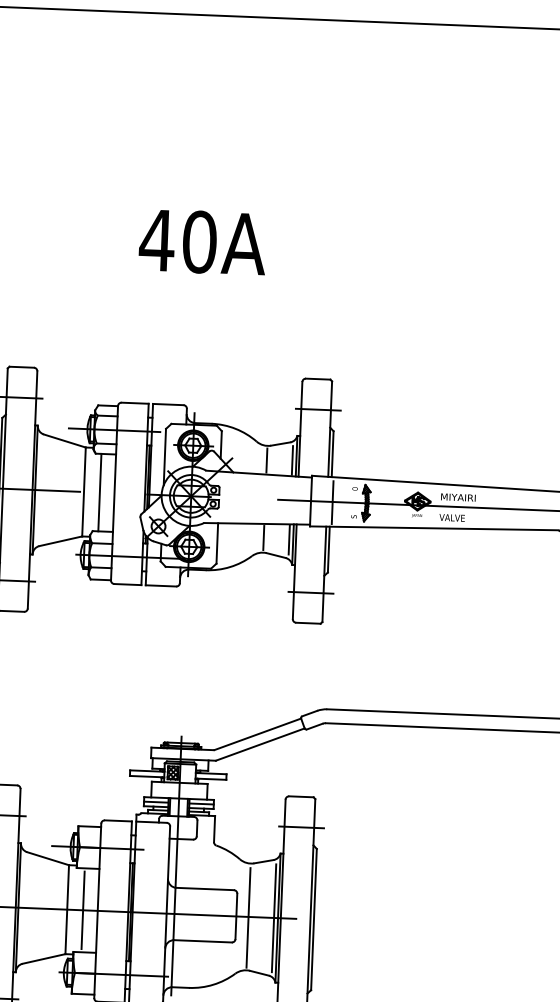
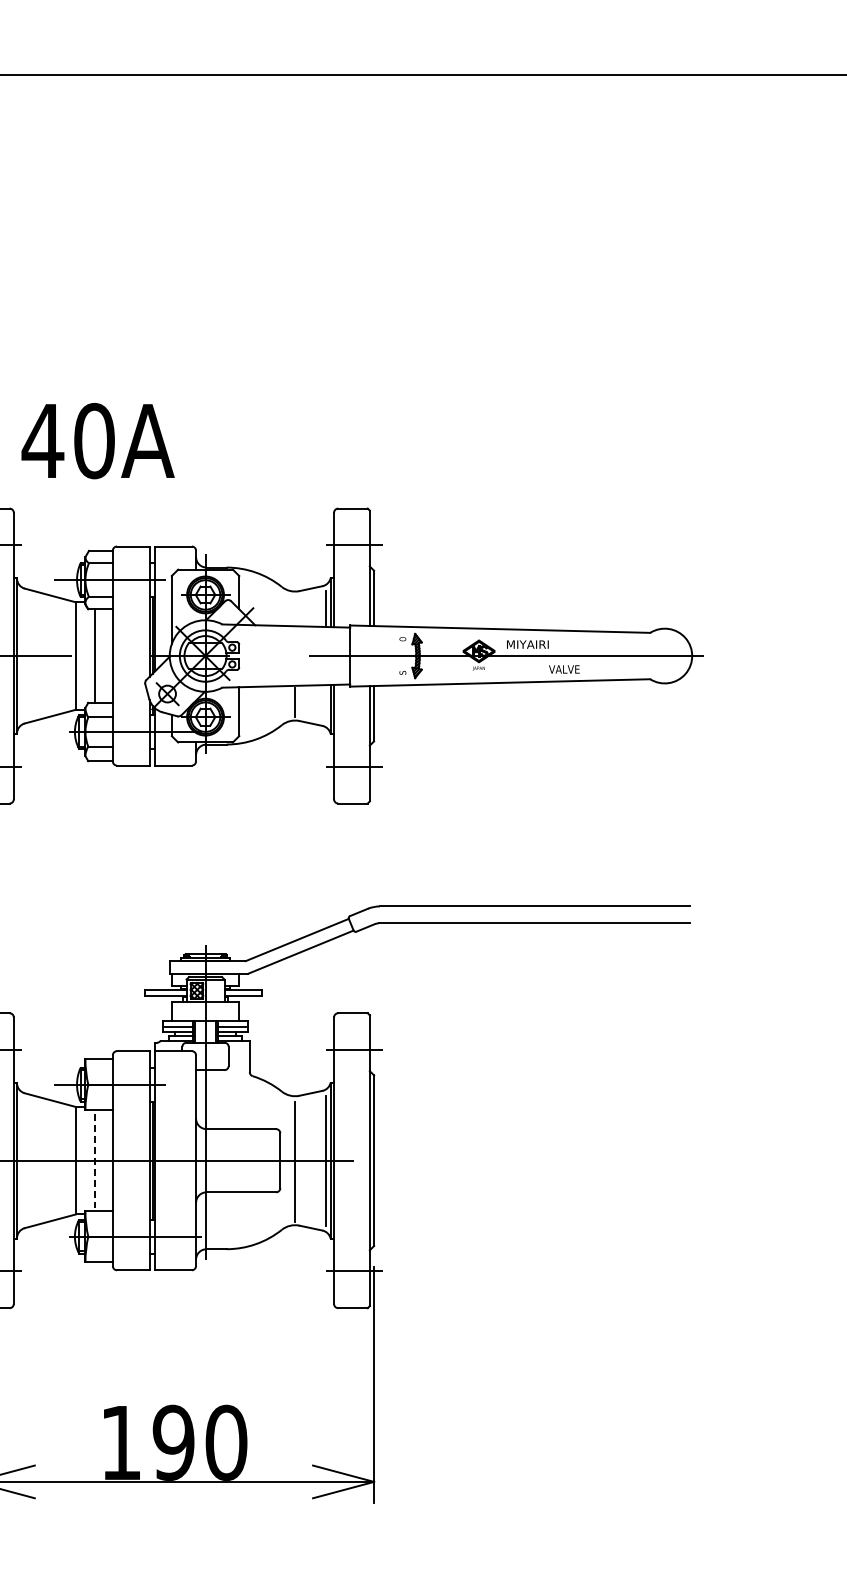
text: (202, 242) -> (97, 441), moved
line: (267, 459) -> (295, 608), removed
line: (332, 502) -> (376, 656), removed
text: (452, 517) -> (564, 669), moved
line: (288, 539) -> (325, 703), removed
line: (83, 910) -> (95, 1160), solid -> dashed

